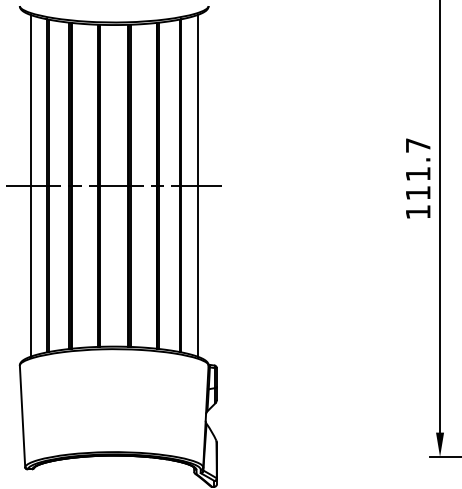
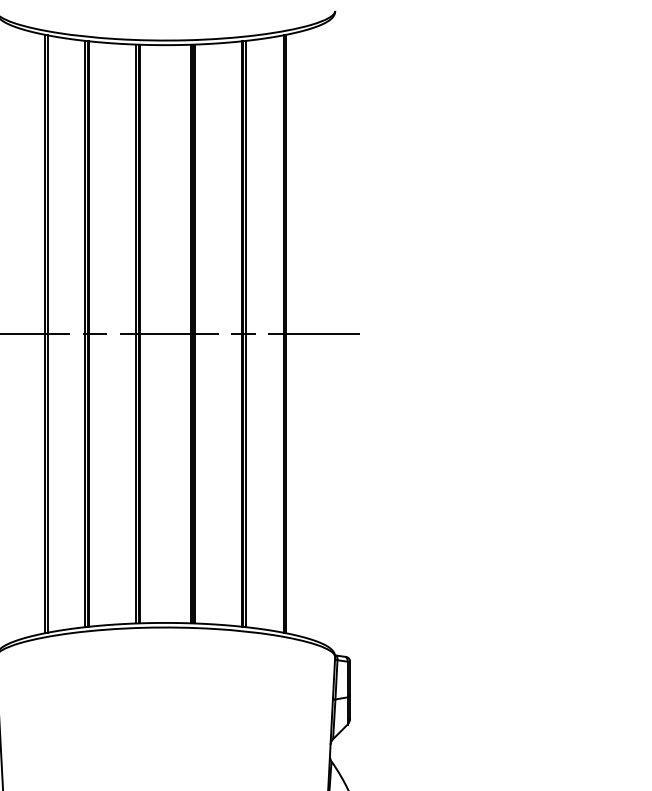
line: (30, 185) -> (15, 333), removed
line: (197, 185) -> (315, 333), removed

